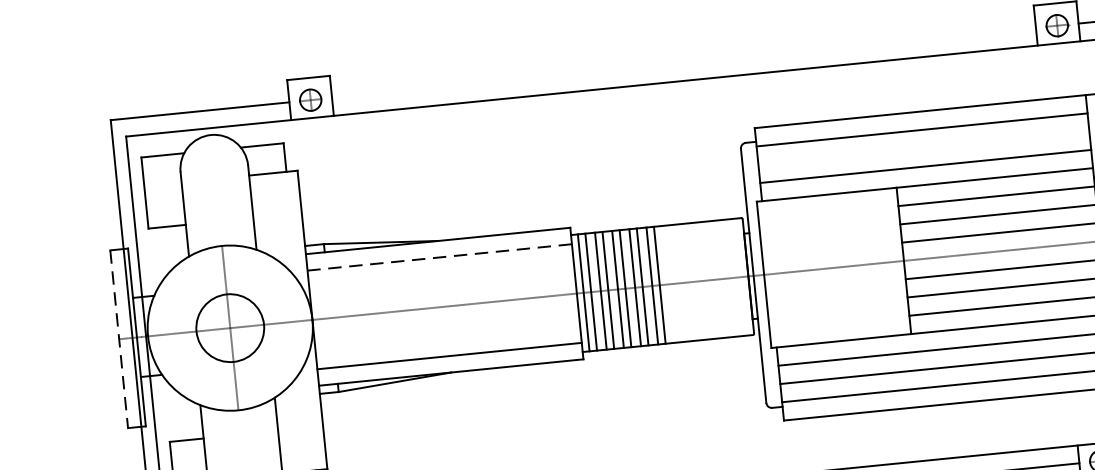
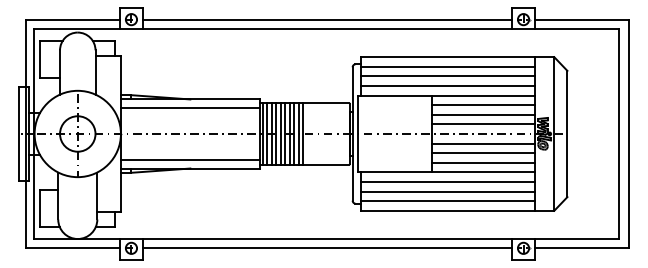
line: (683, 62) -> (327, 19), added
line: (923, 148) -> (447, 76), added
line: (438, 258) -> (189, 108), dashed -> solid
line: (119, 340) -> (19, 134), dashed -> solid

